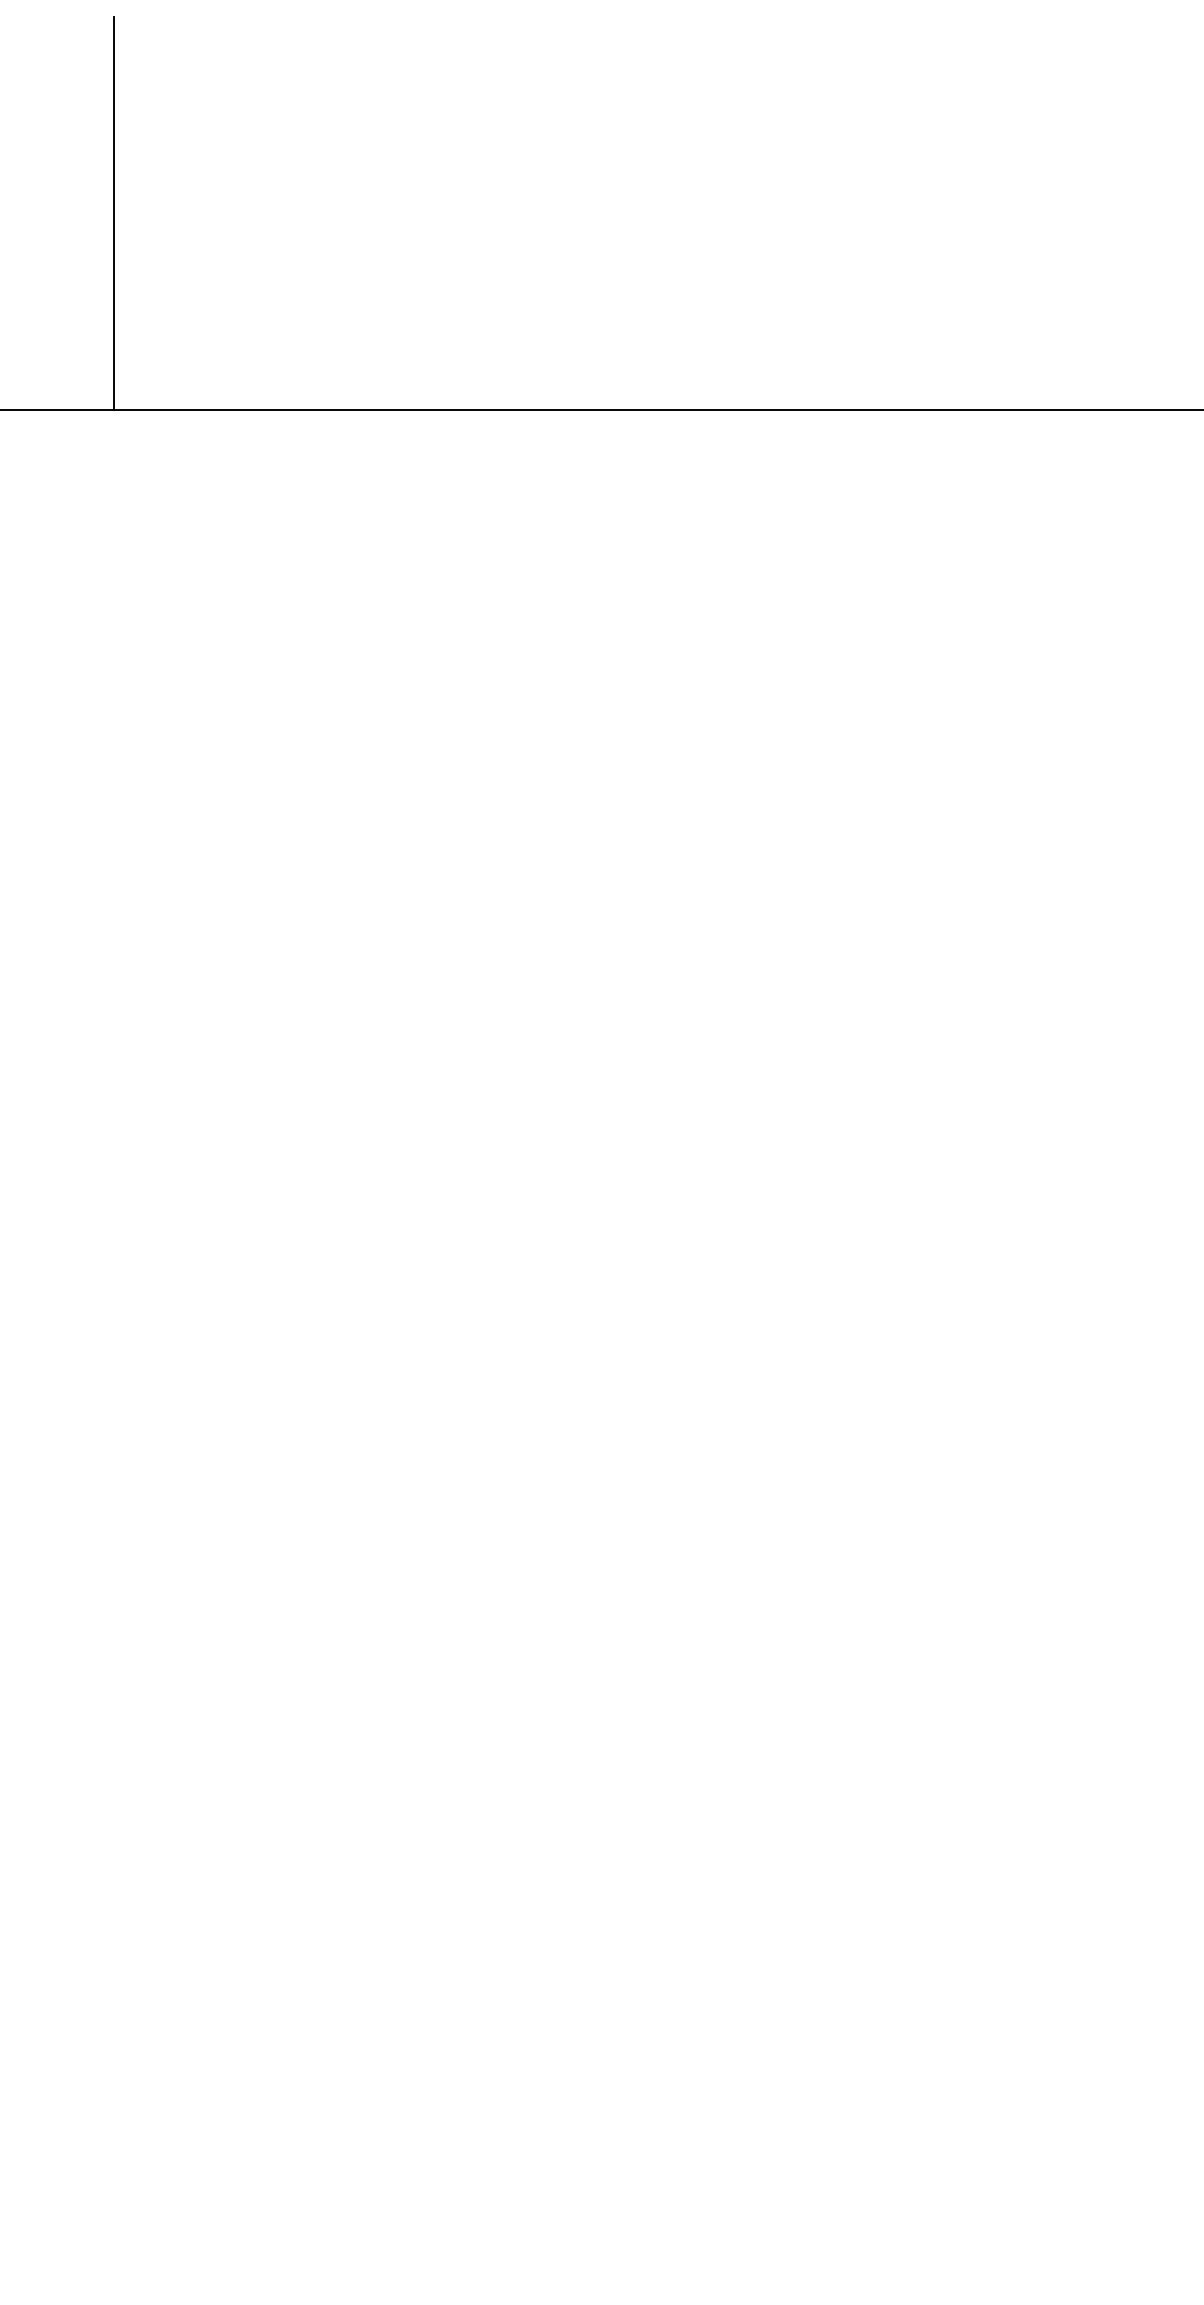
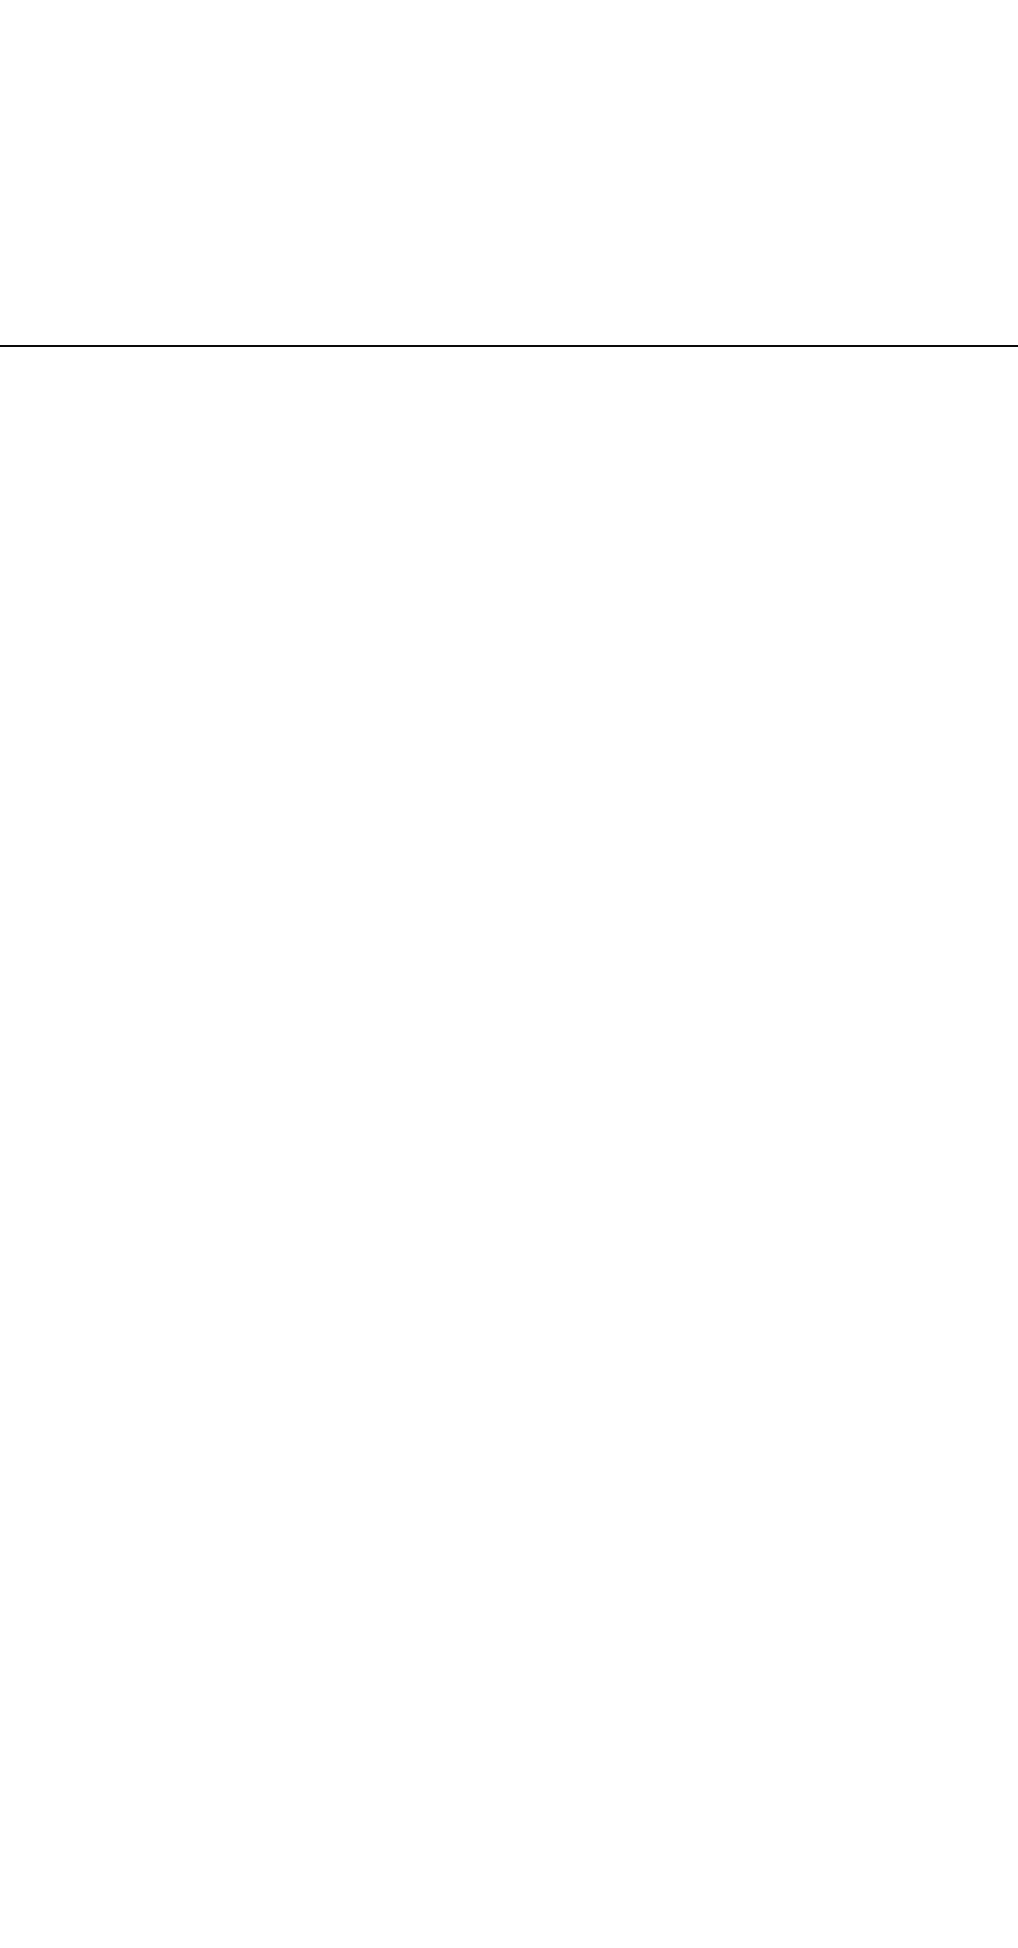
line: (113, 213) -> (96, 180), removed

